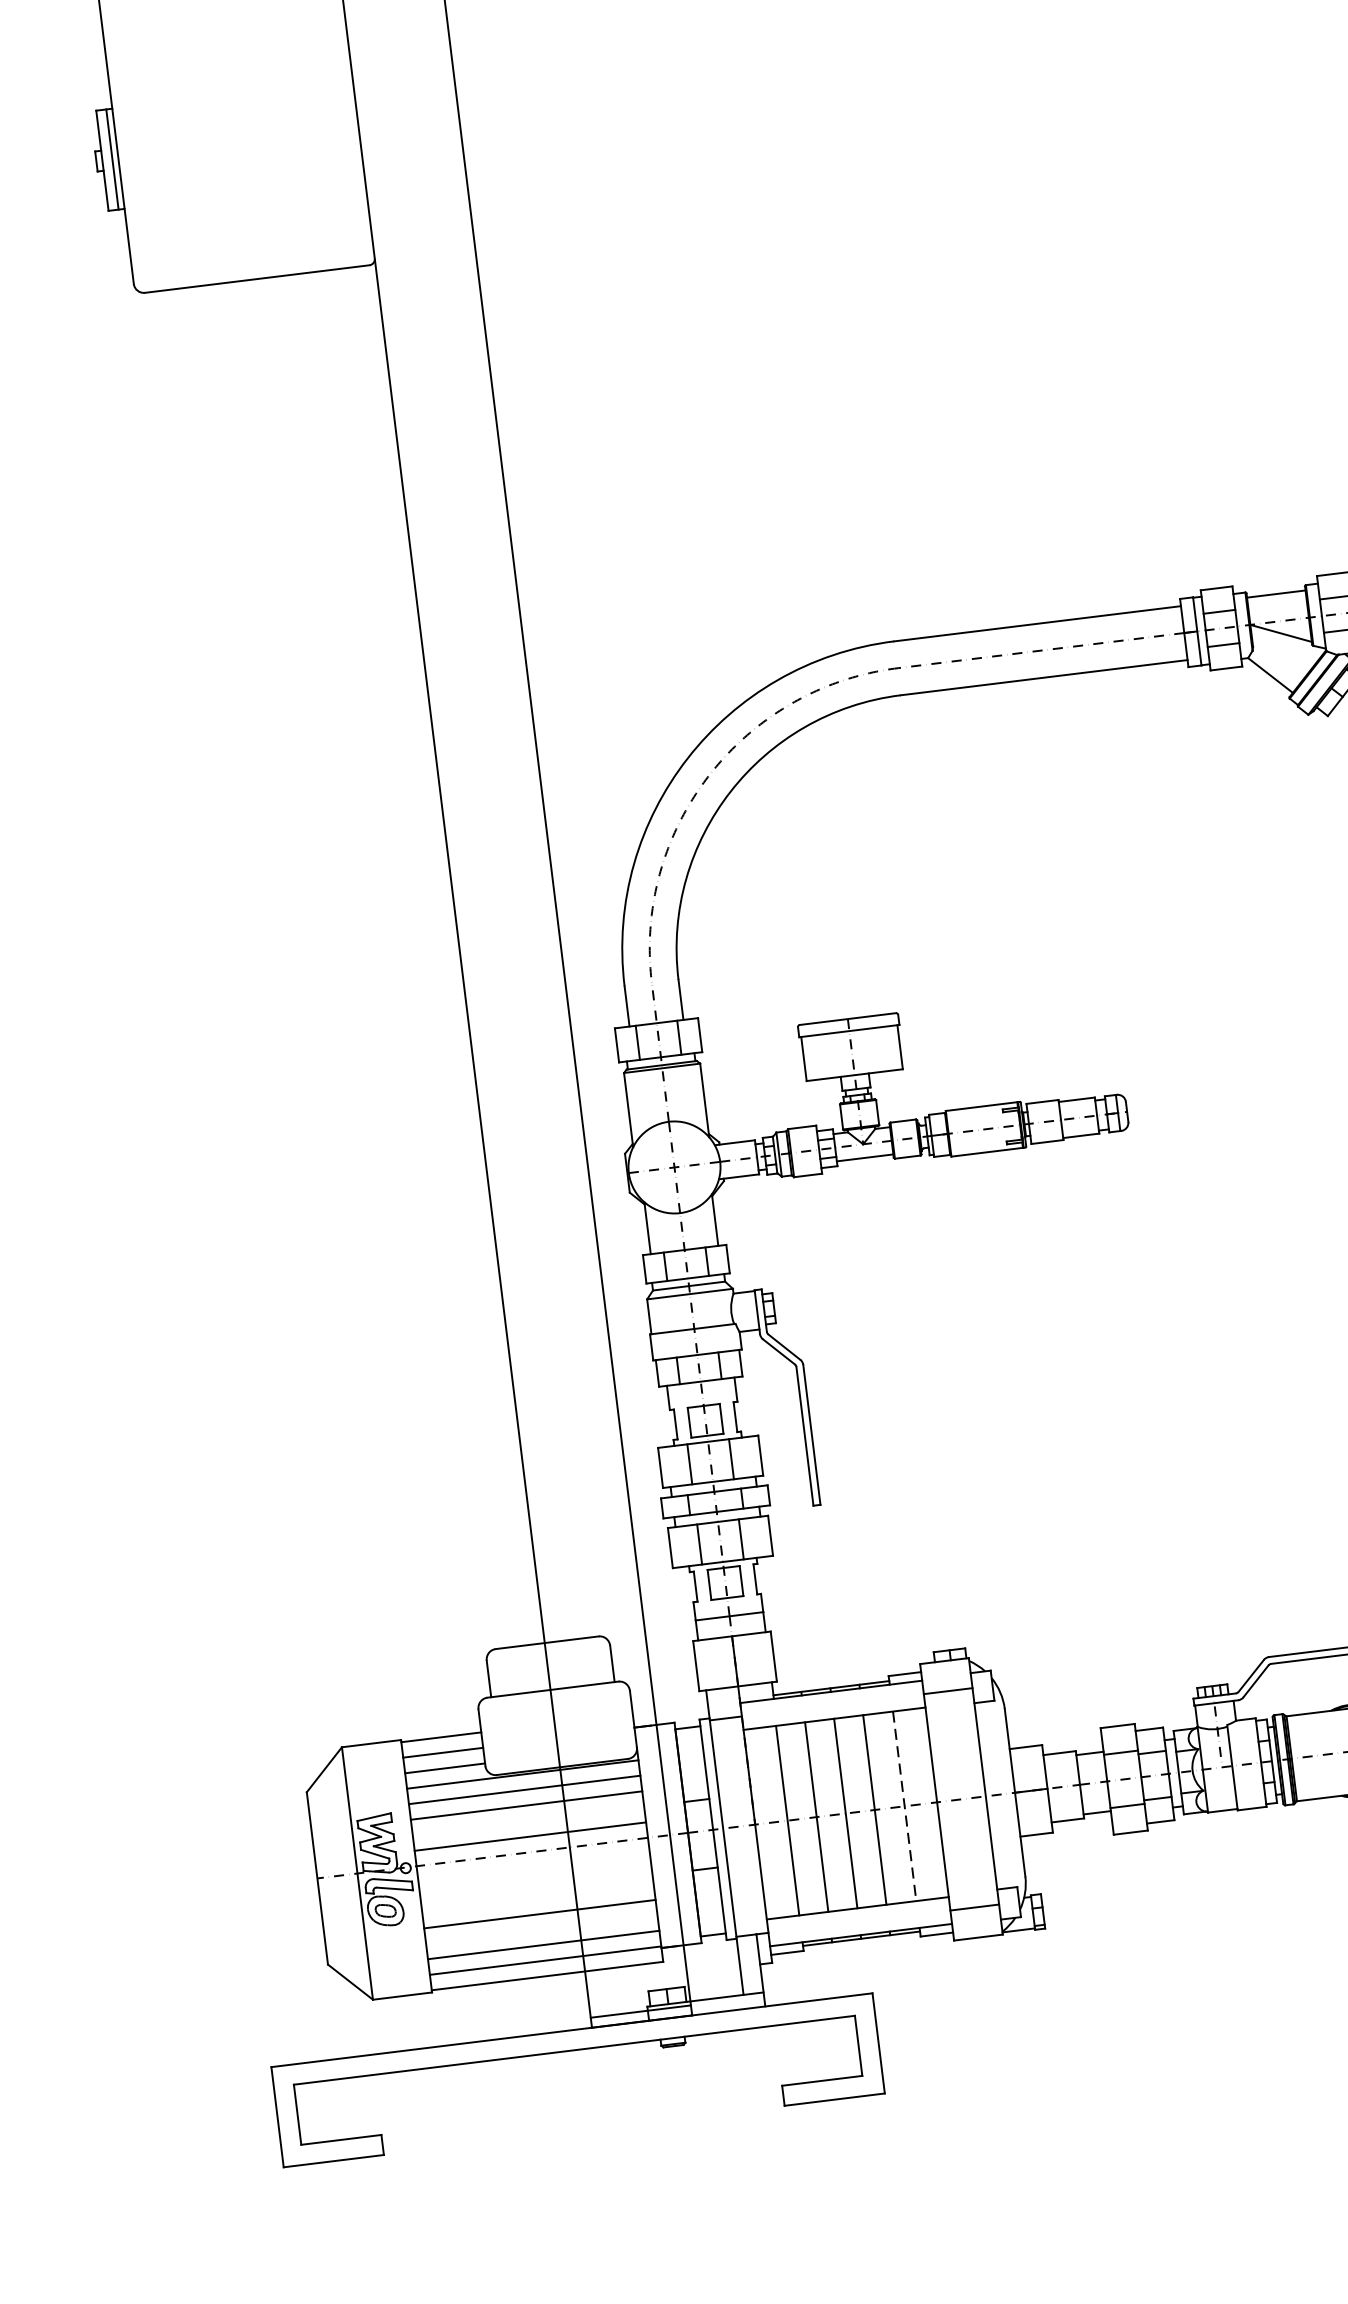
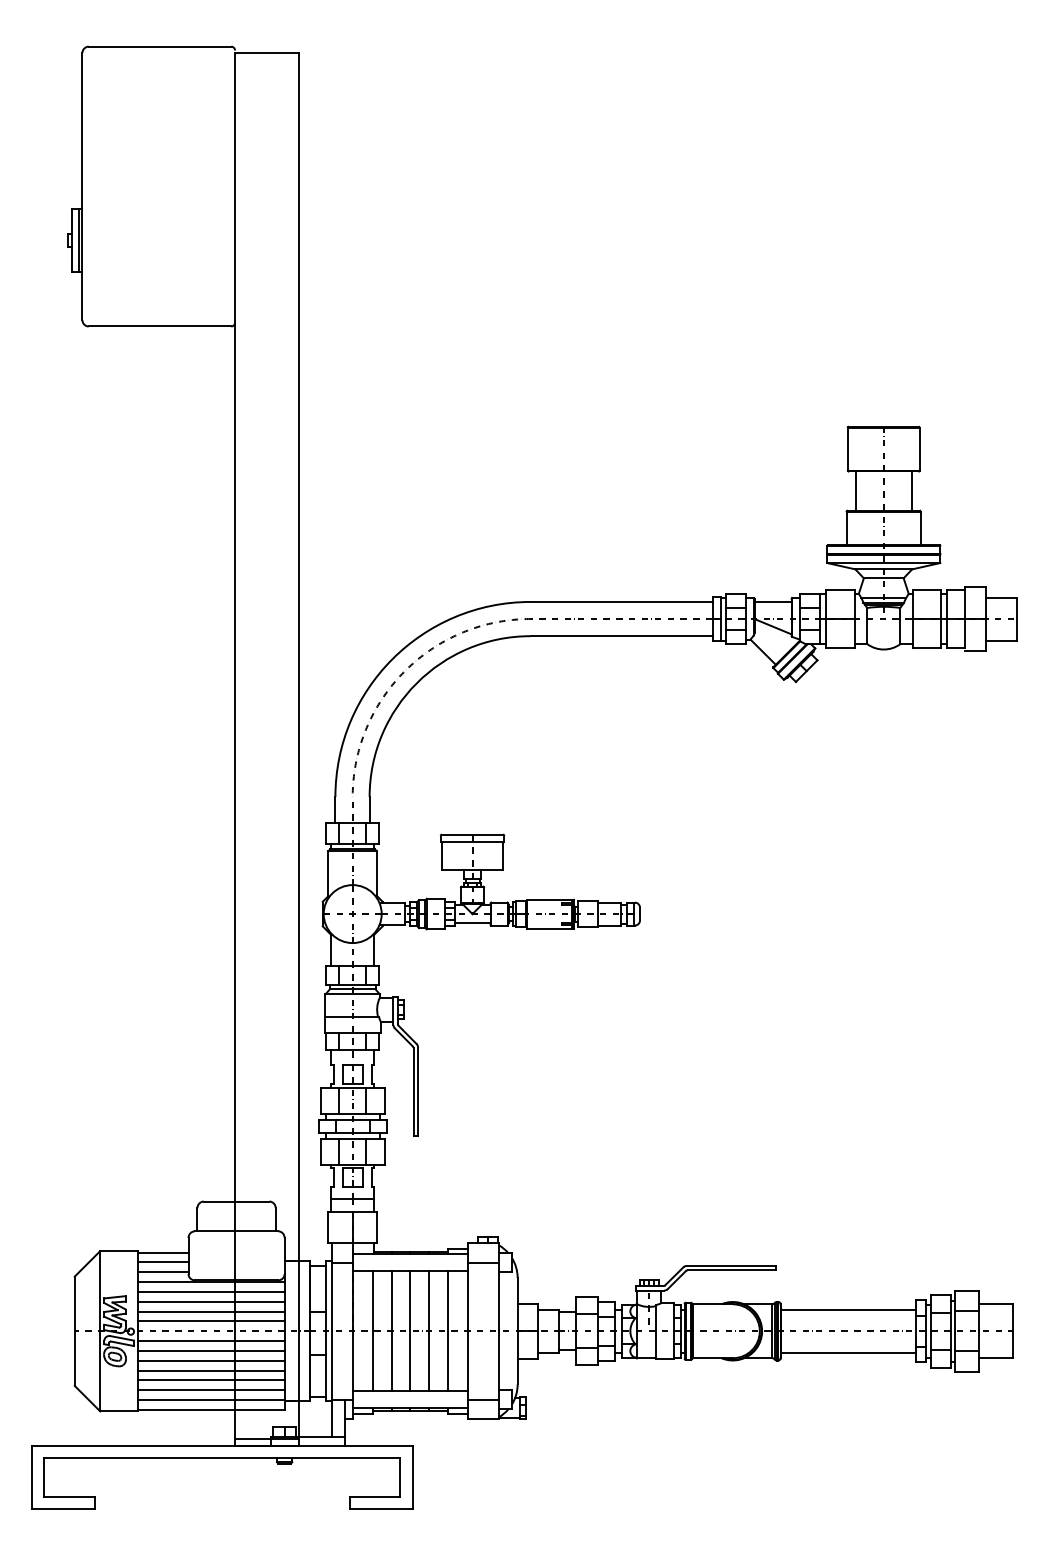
line: (904, 1806) -> (447, 1331), dashed -> solid
line: (527, 1821) -> (210, 1311), added
line: (533, 1868) -> (210, 1341), added
line: (534, 1882) -> (210, 1350), added
line: (536, 1898) -> (210, 1360), added
line: (540, 1929) -> (210, 1380), added

